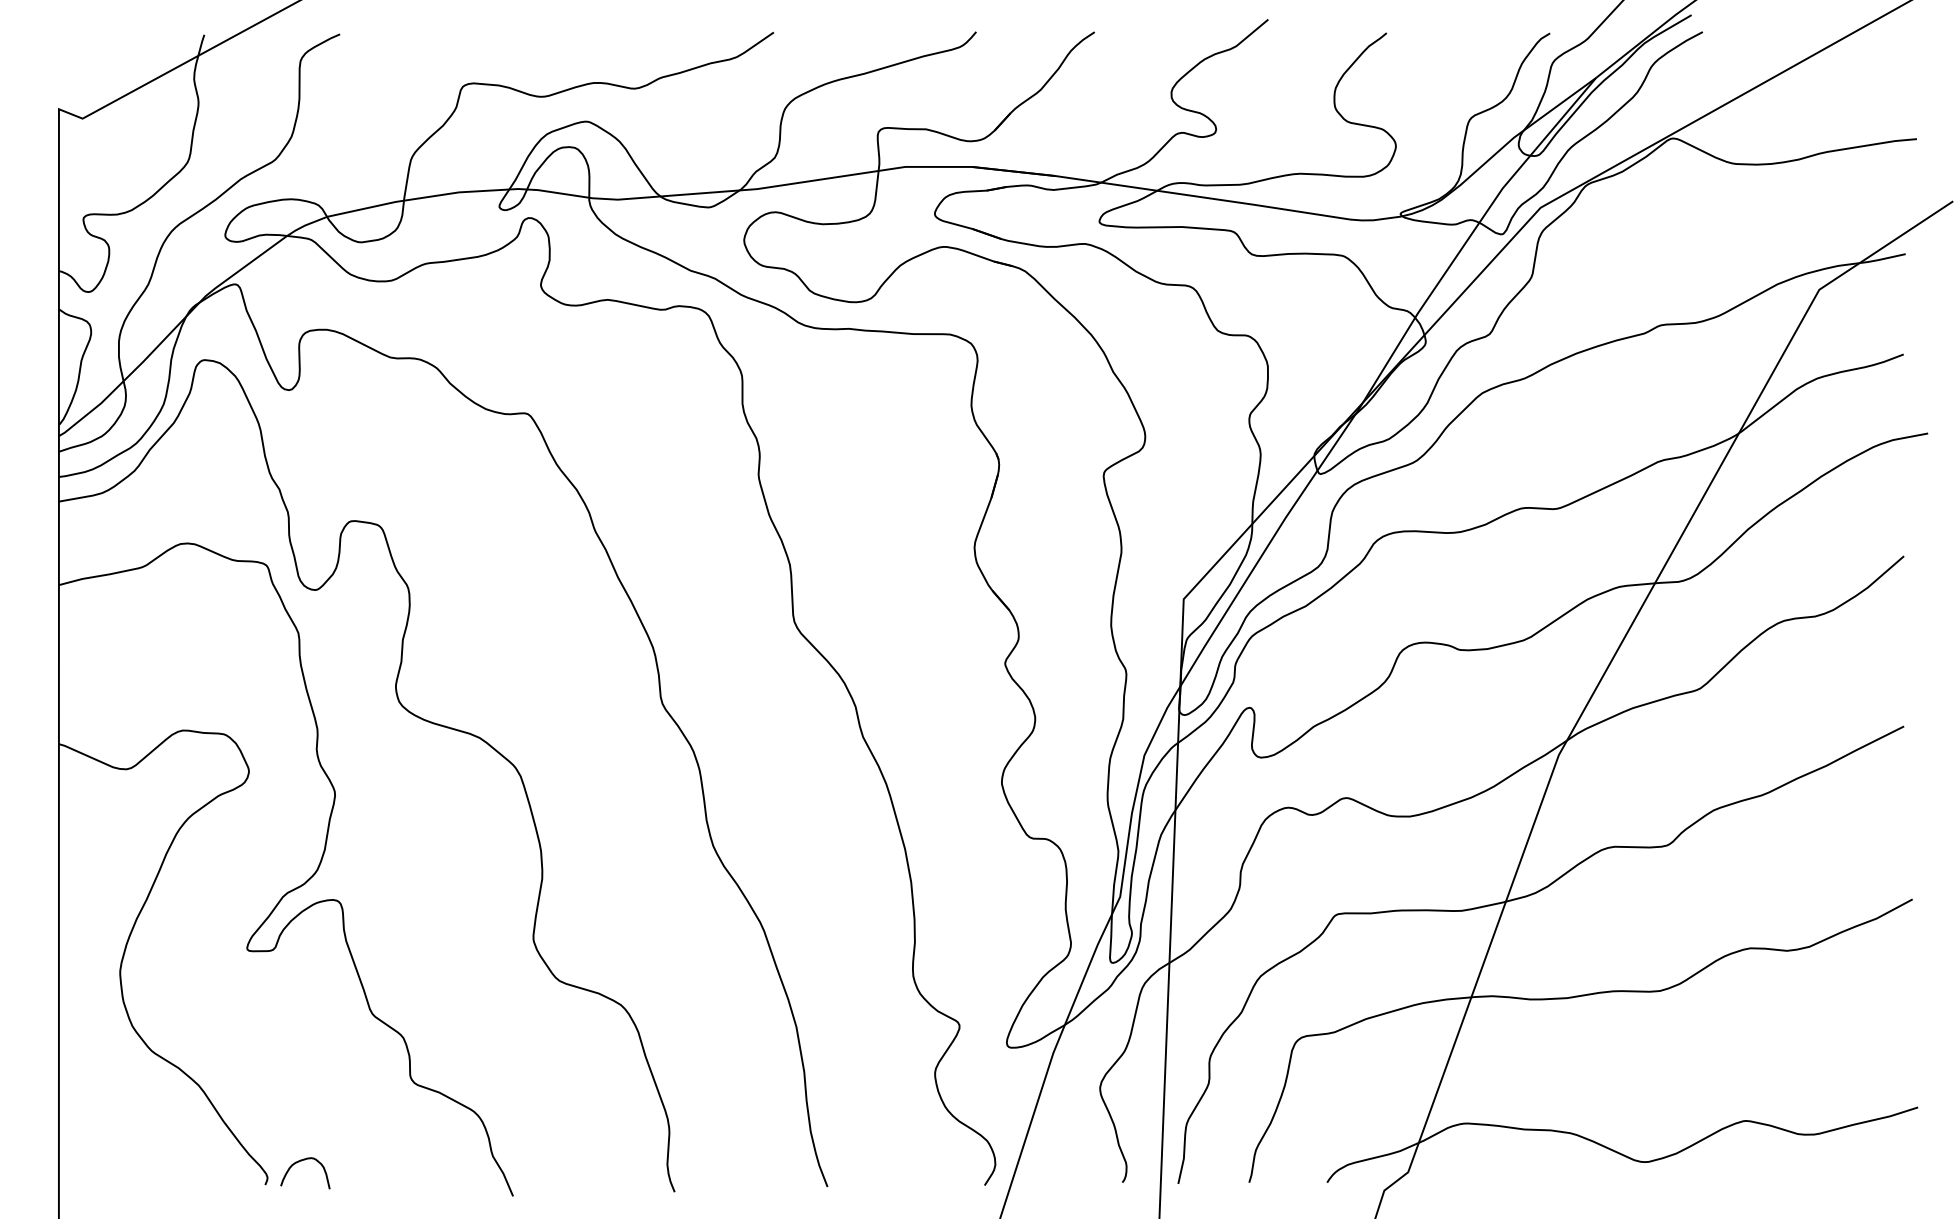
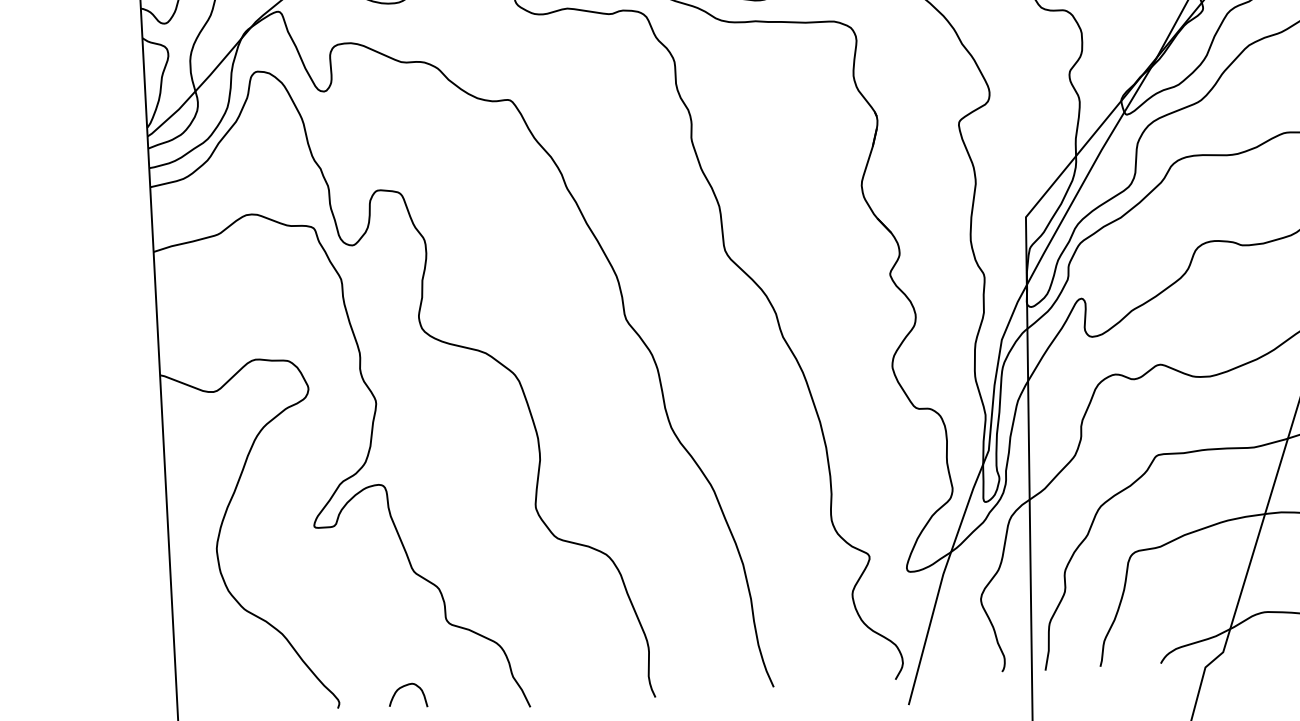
curve: (299, 1162) -> (403, 687), moved

